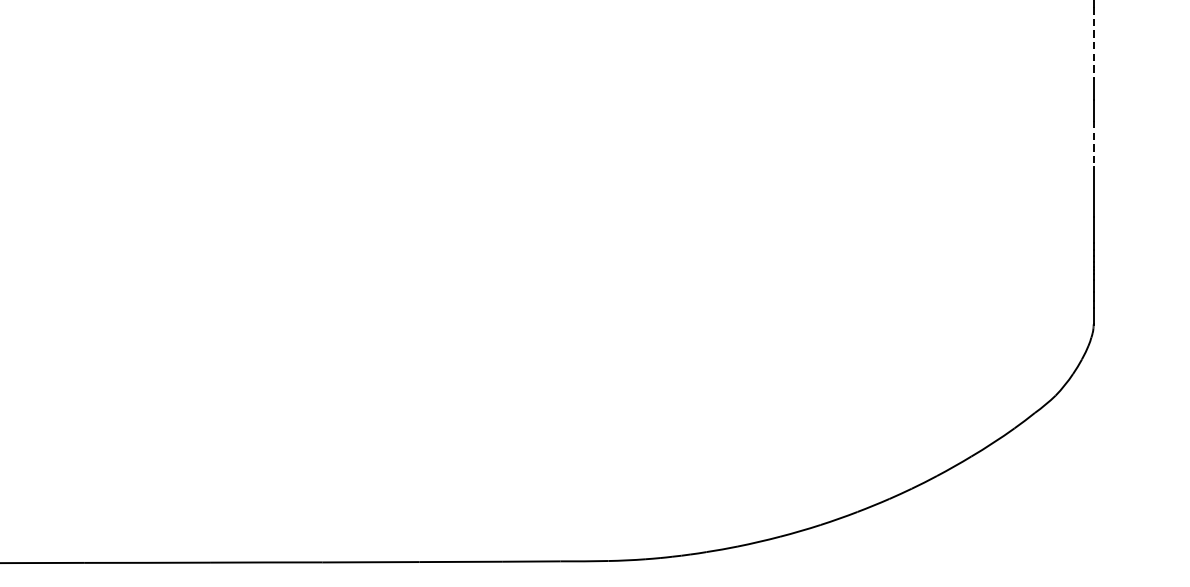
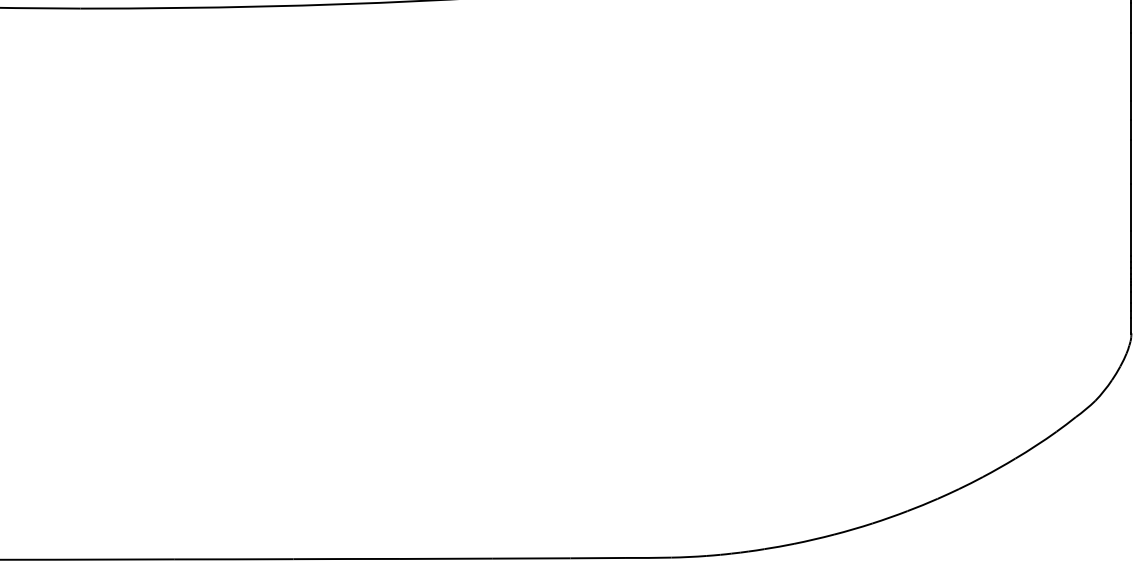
line: (1093, 44) -> (1131, 67), dashed -> solid
line: (1093, 144) -> (1131, 162), dashed -> solid

